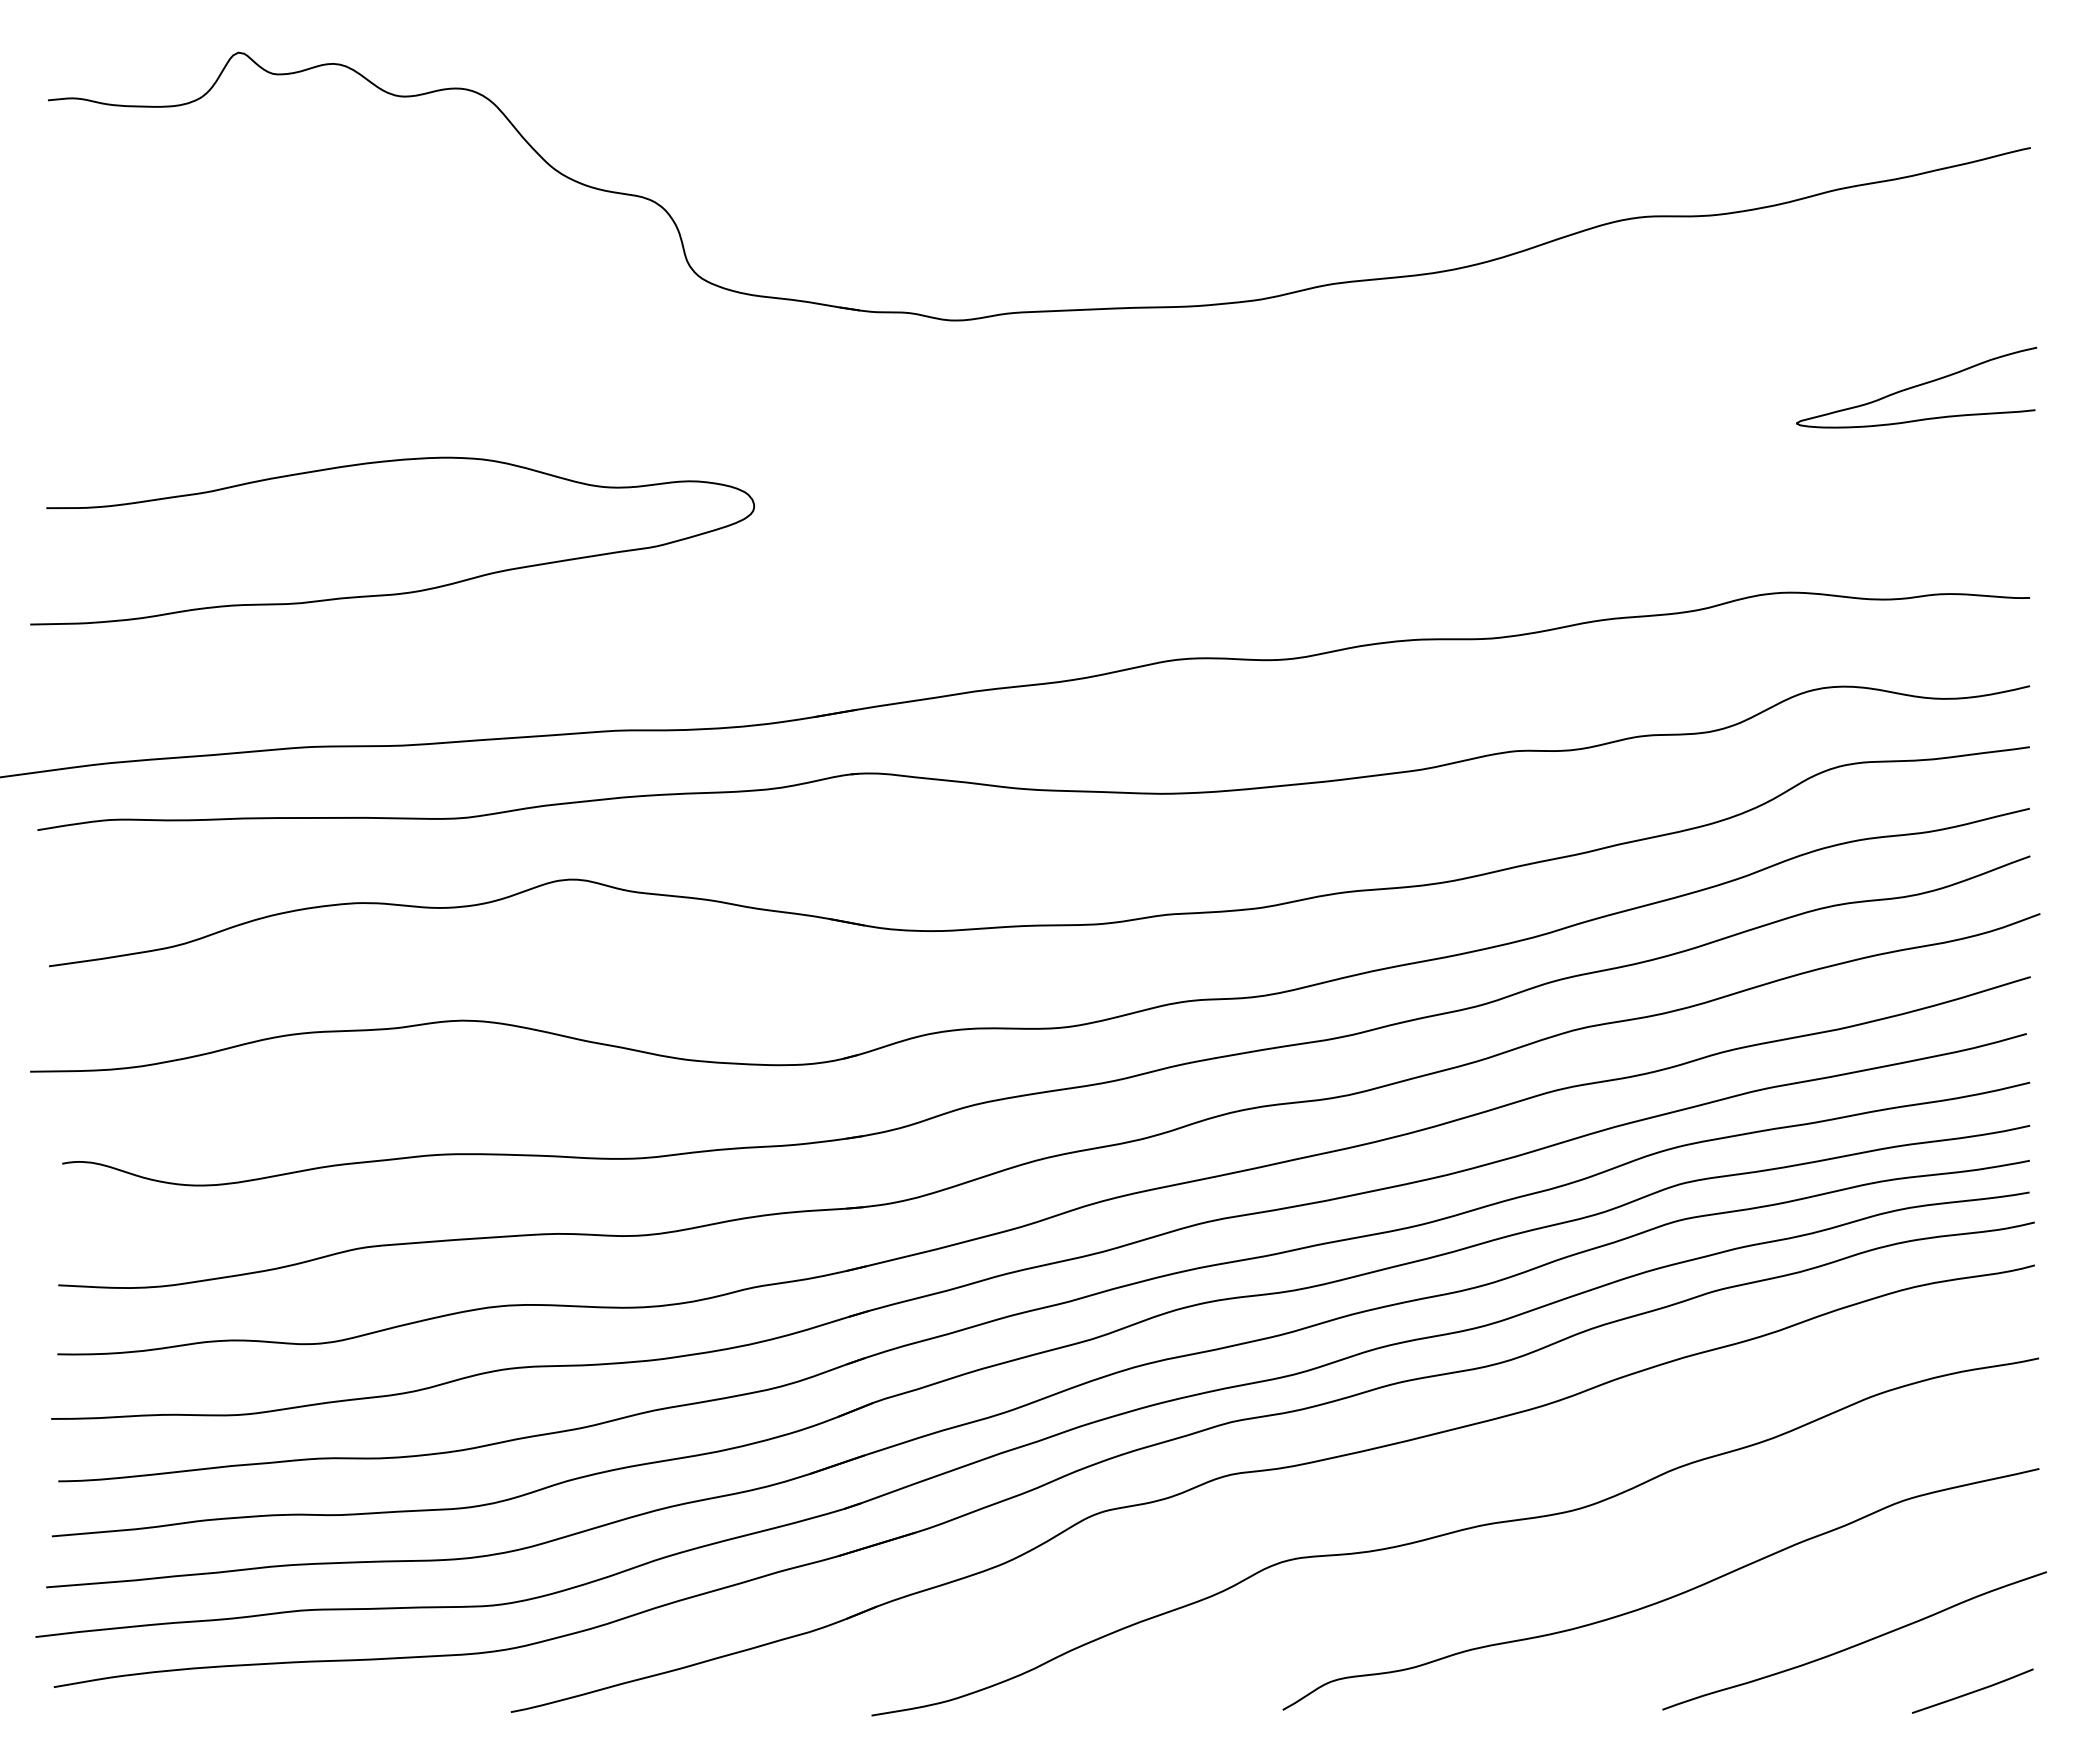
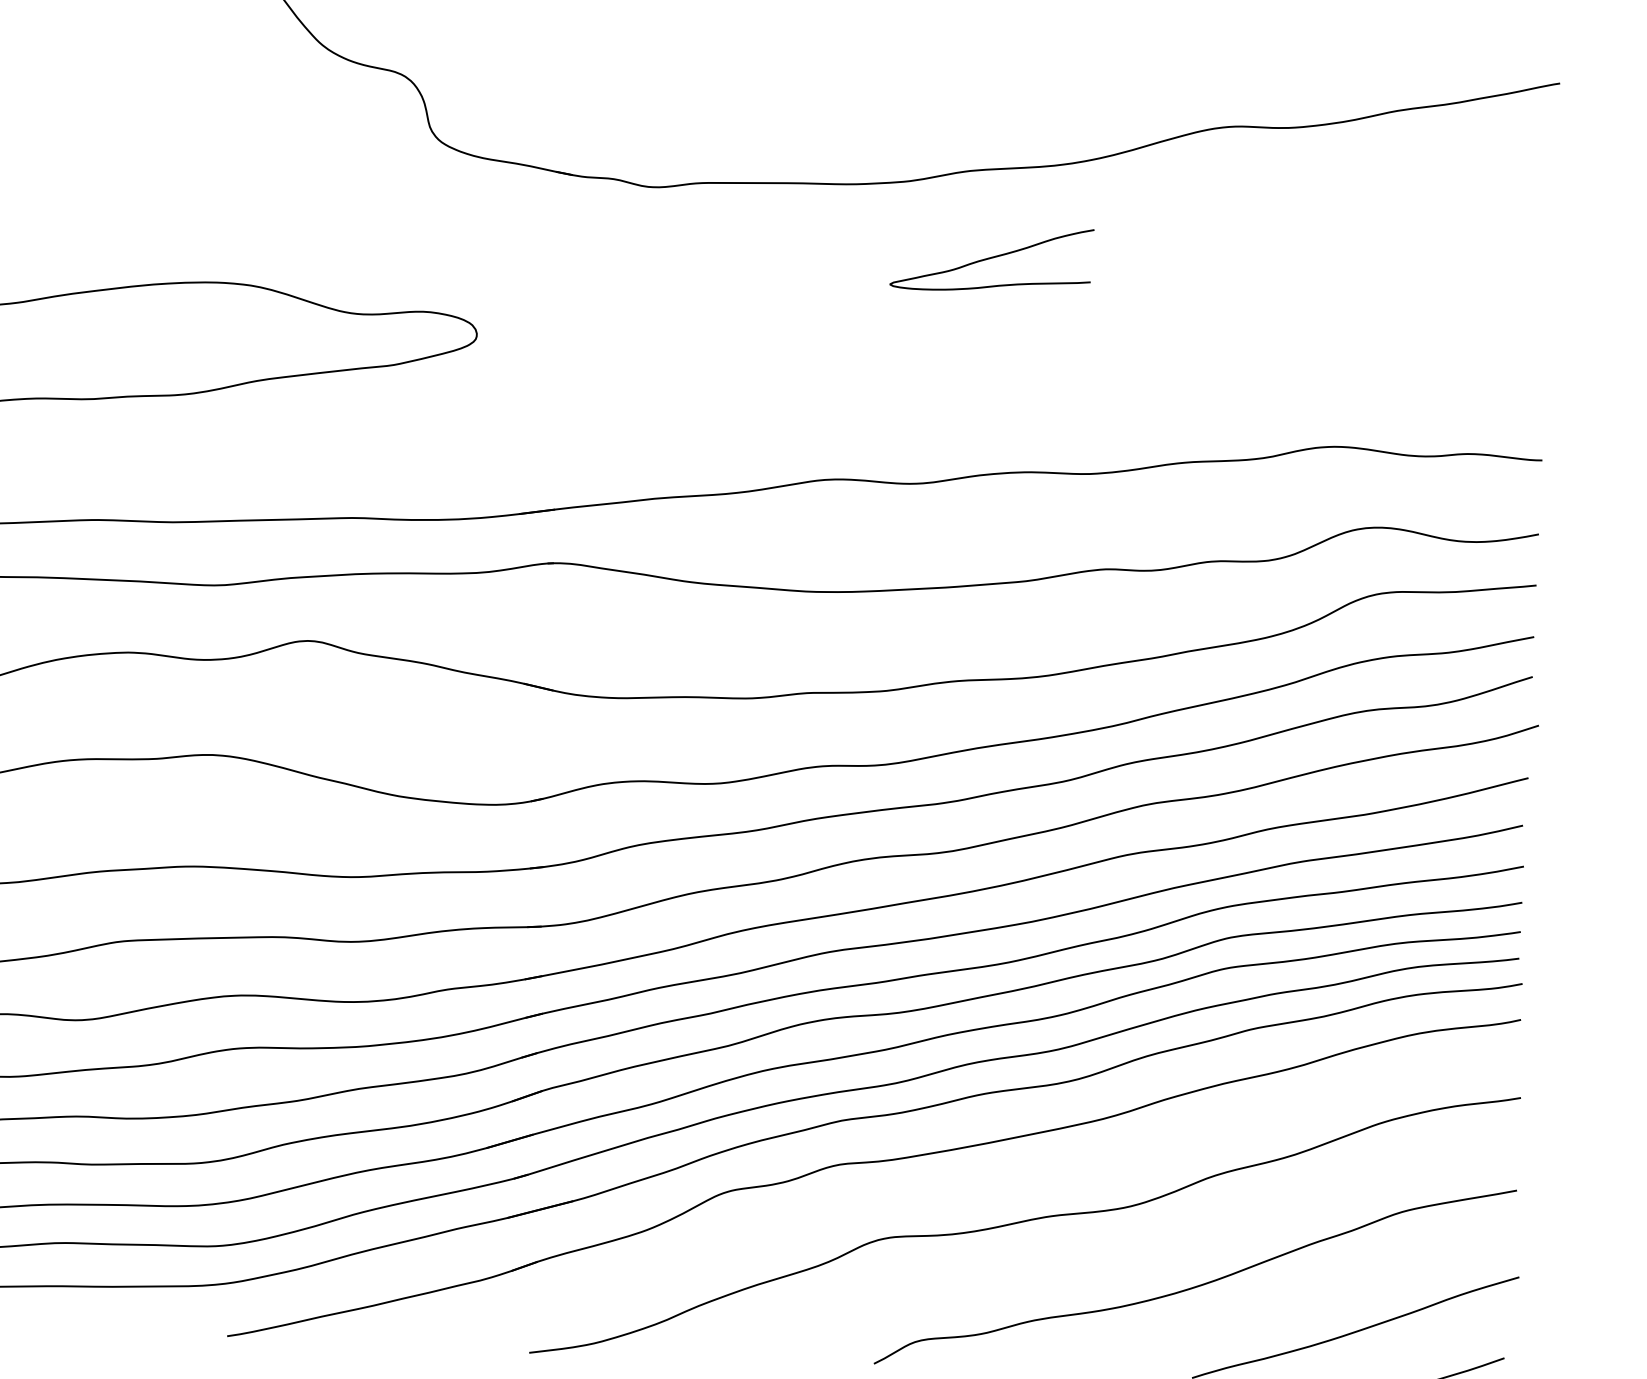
curve: (1916, 387) -> (991, 258), moved

